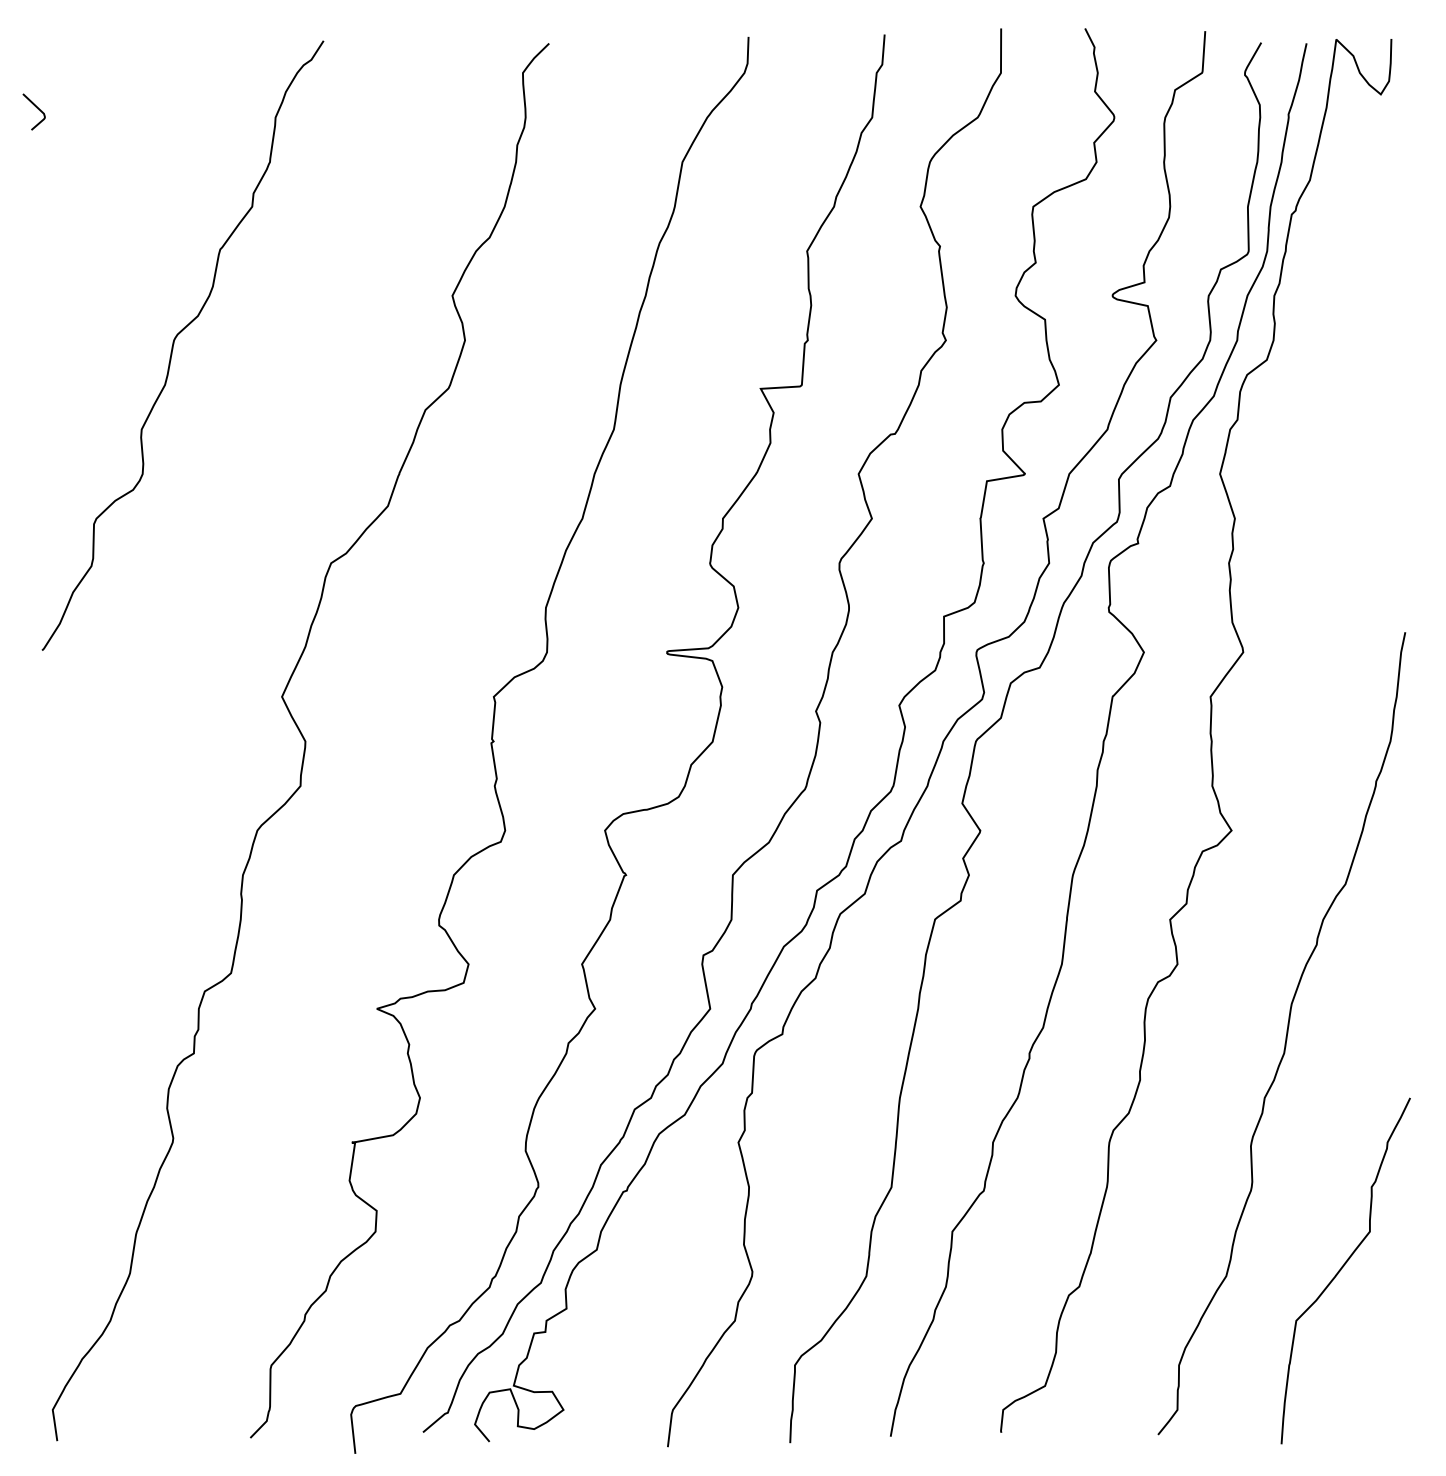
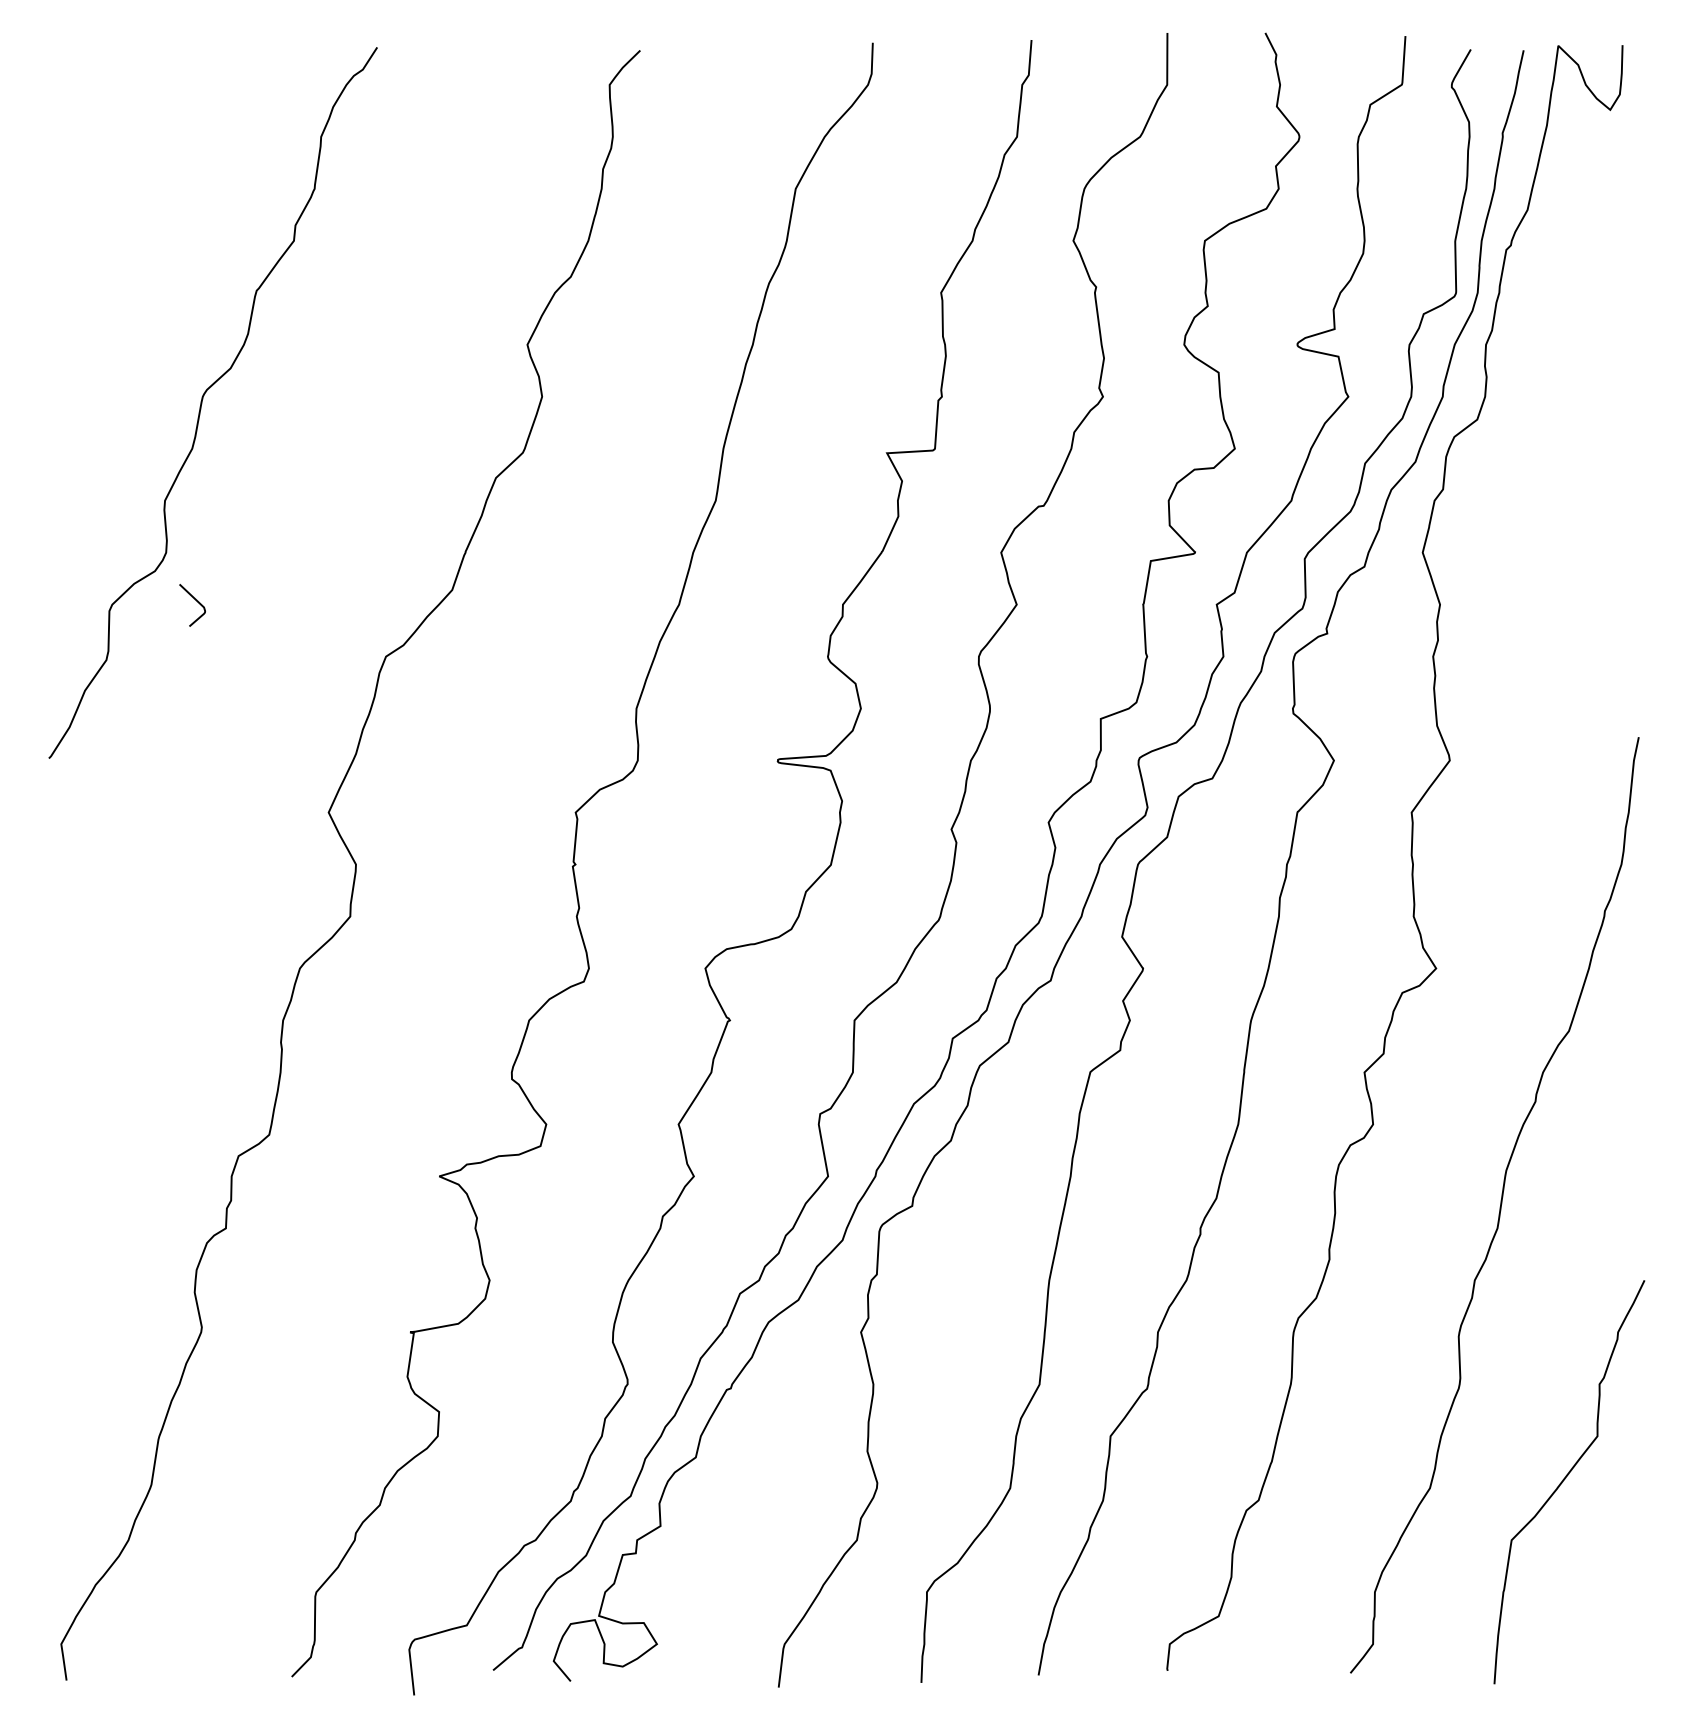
curve: (37, 108) -> (196, 601), moved

